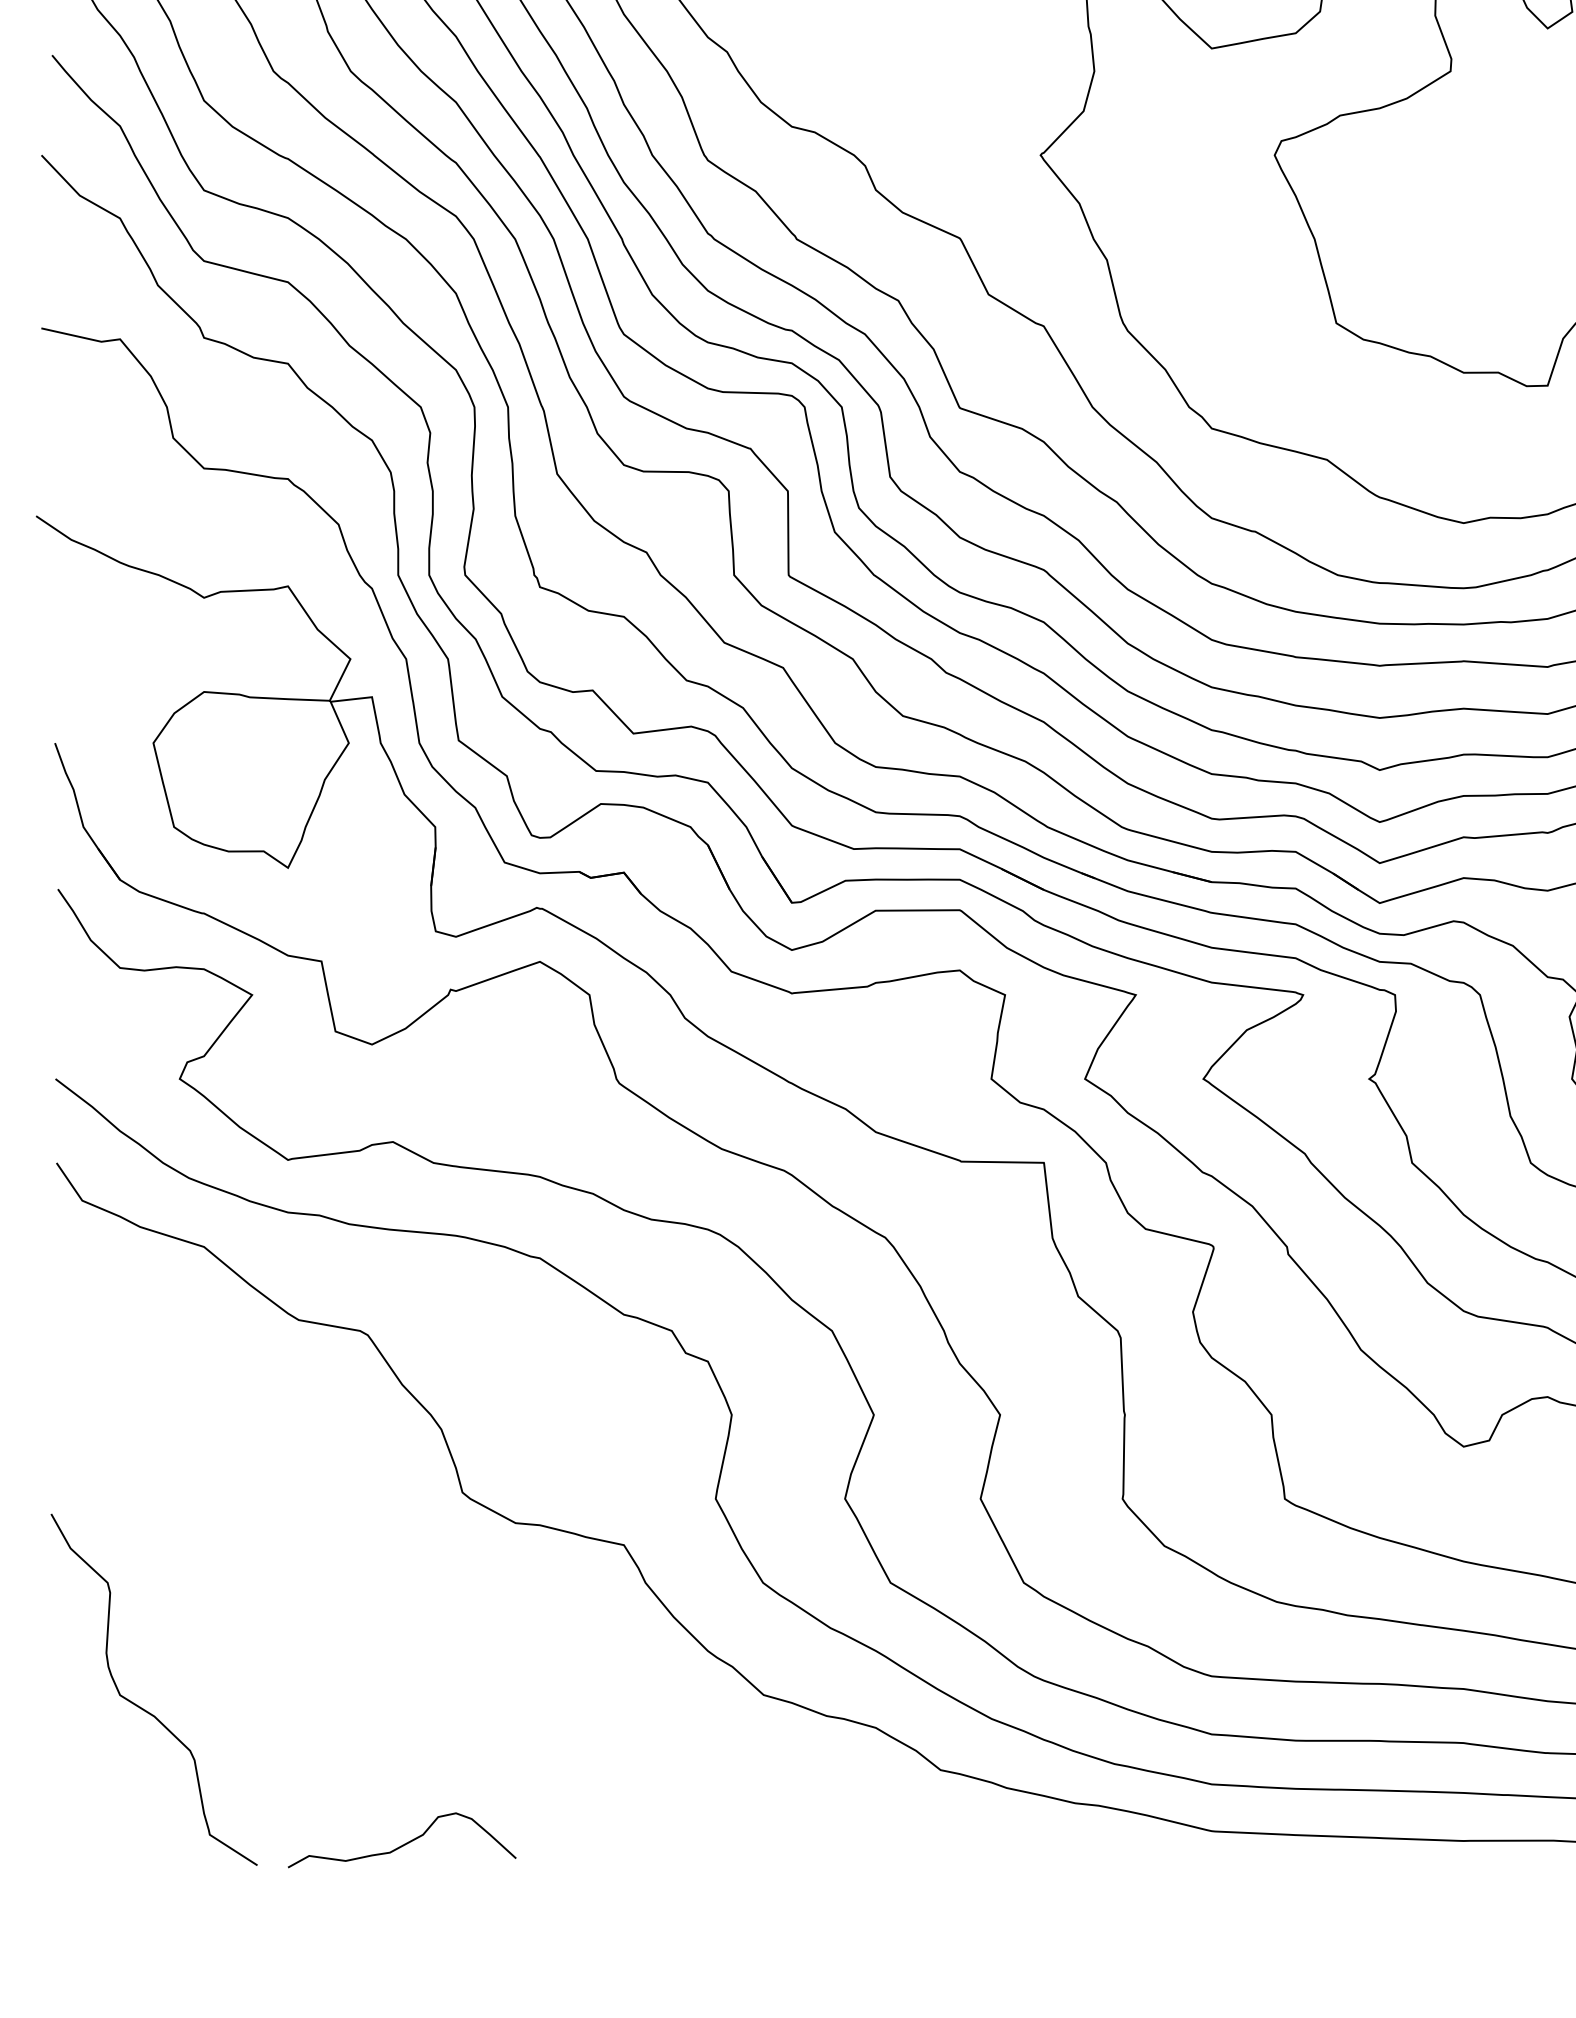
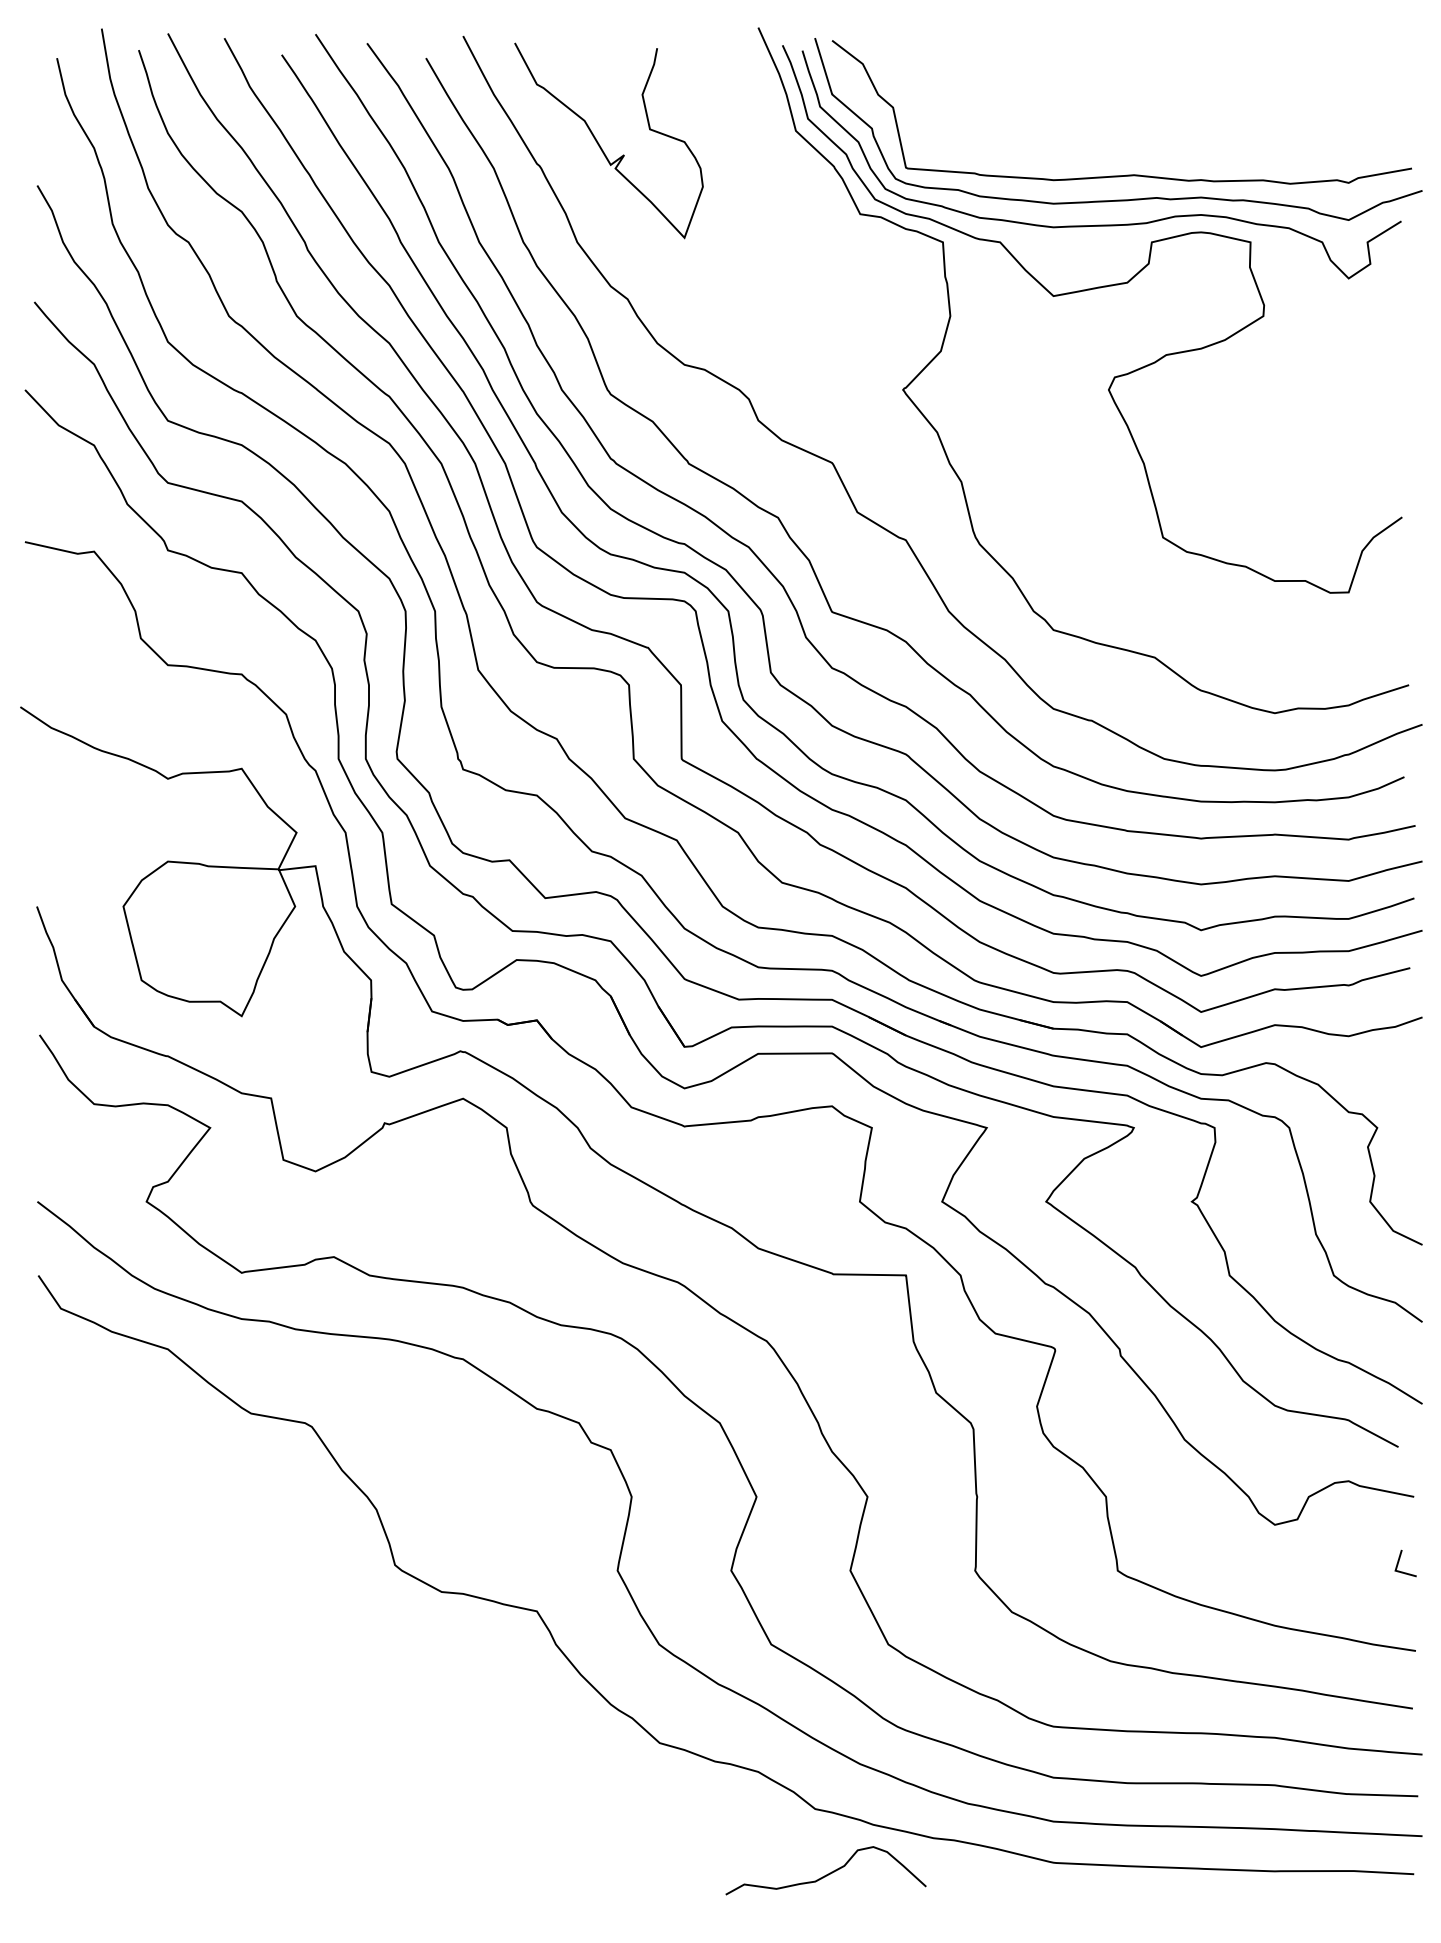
curve: (143, 1708) -> (114, 1754), removed
curve: (402, 1844) -> (826, 1874), moved

